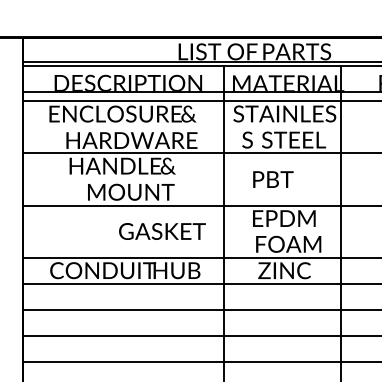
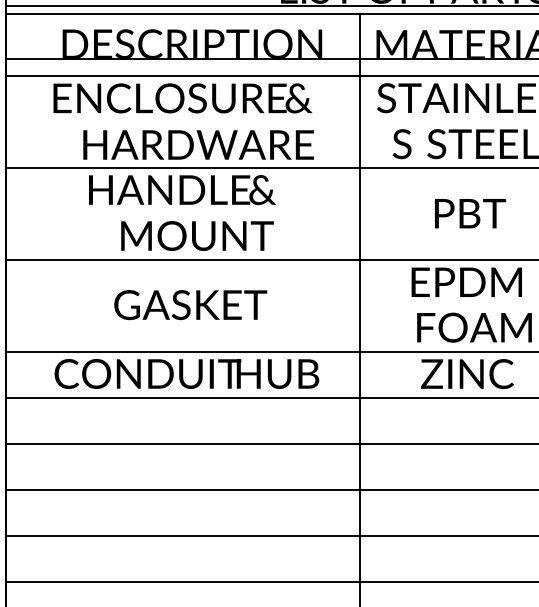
text: (273, 179) -> (470, 213), moved
text: (162, 231) -> (190, 305), moved

